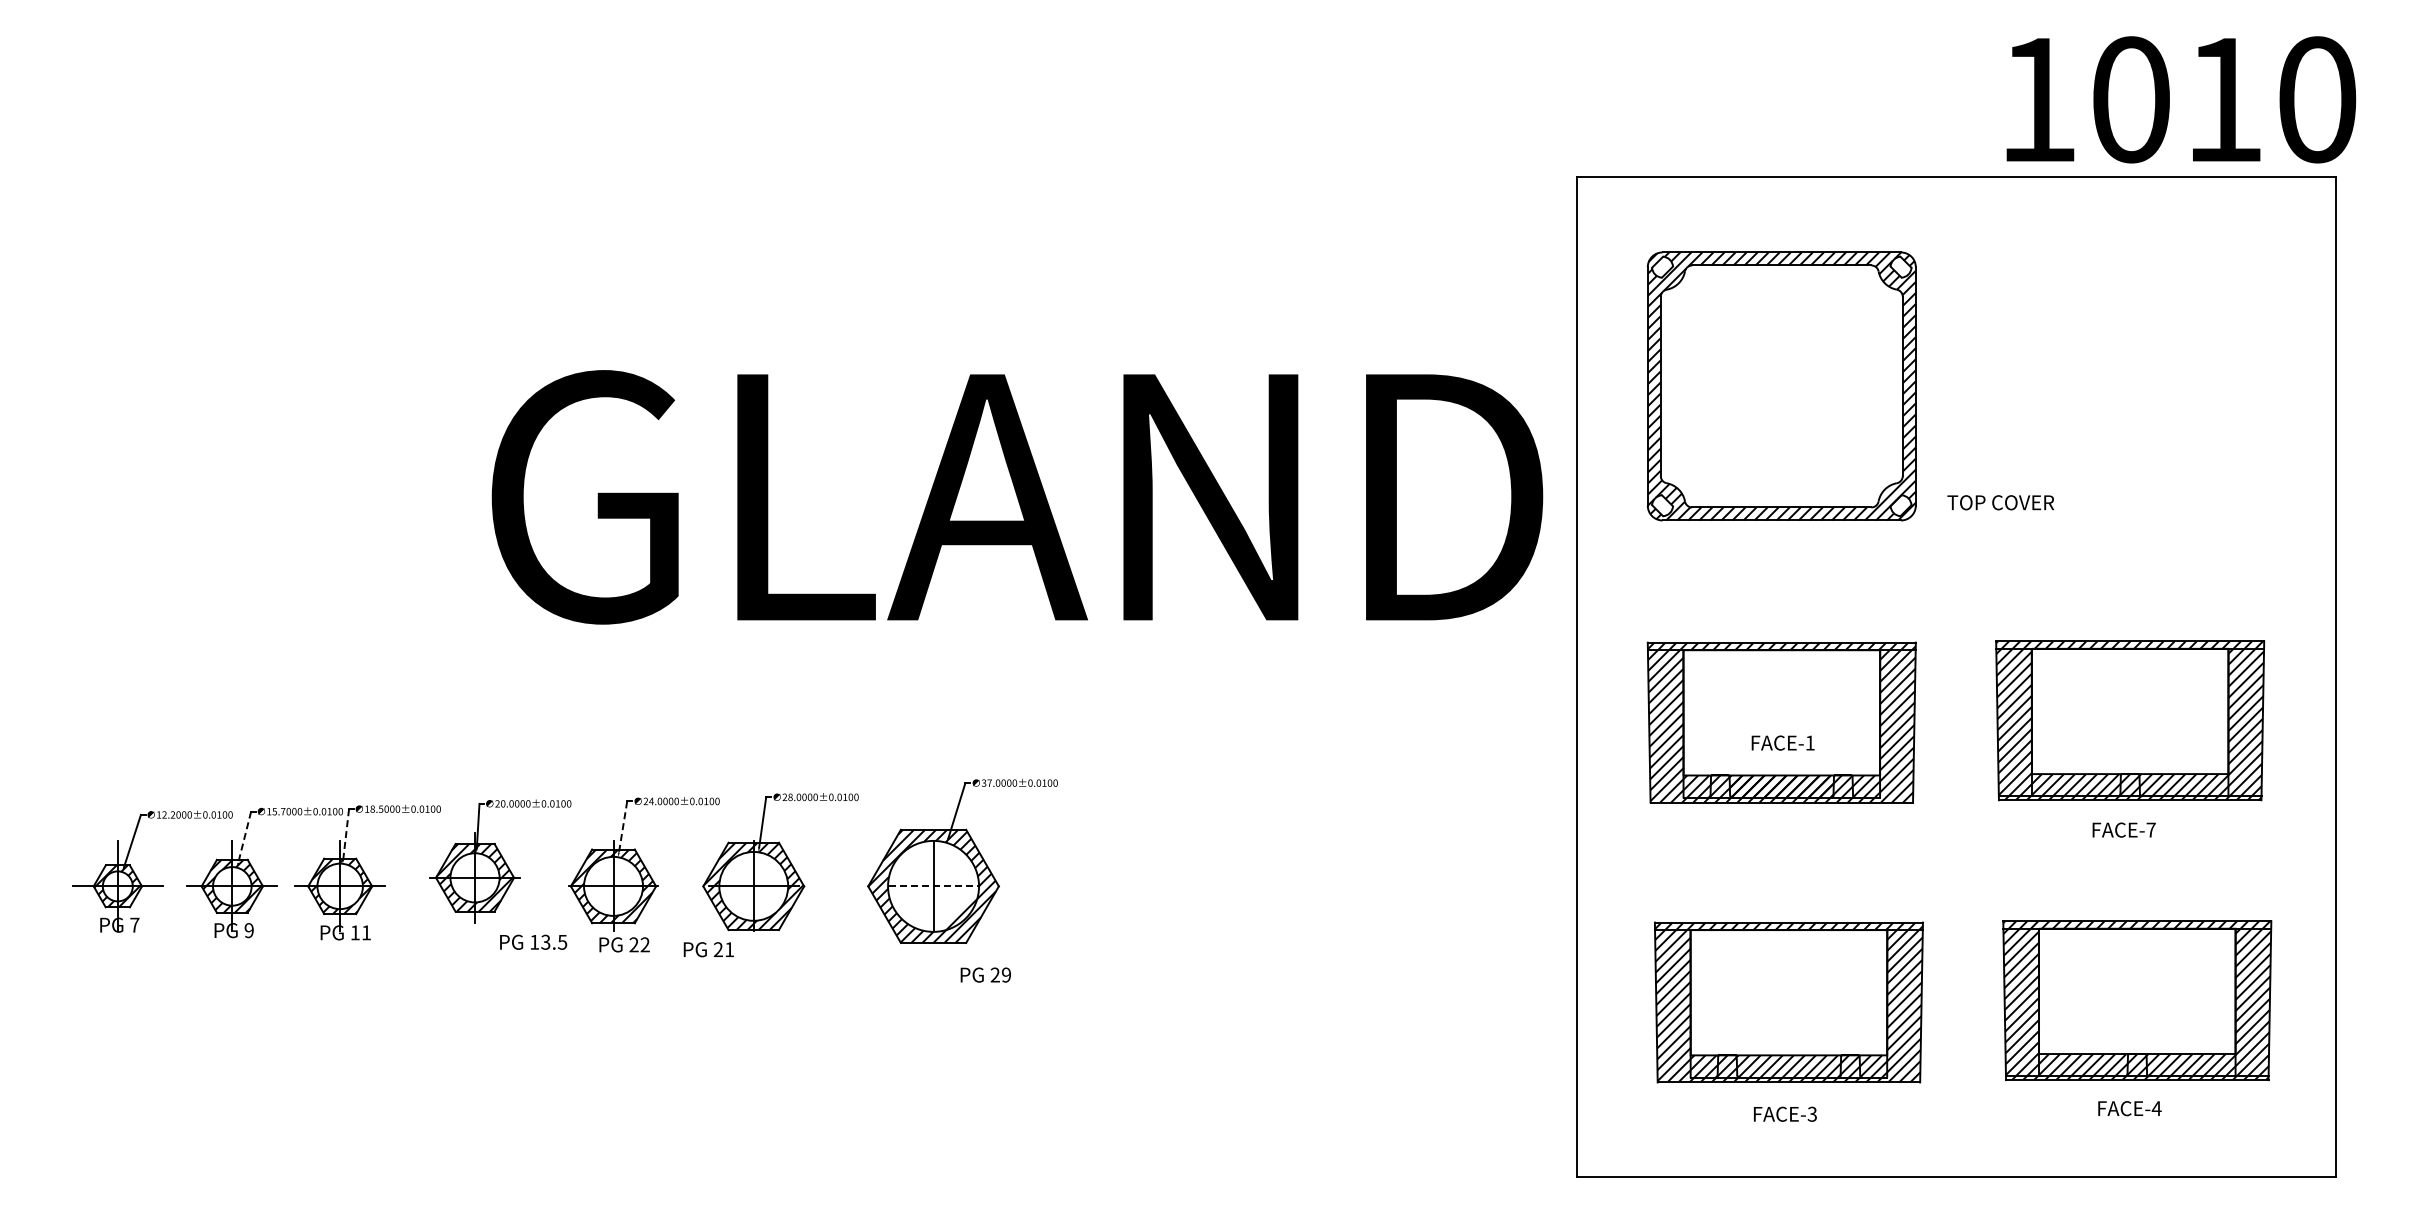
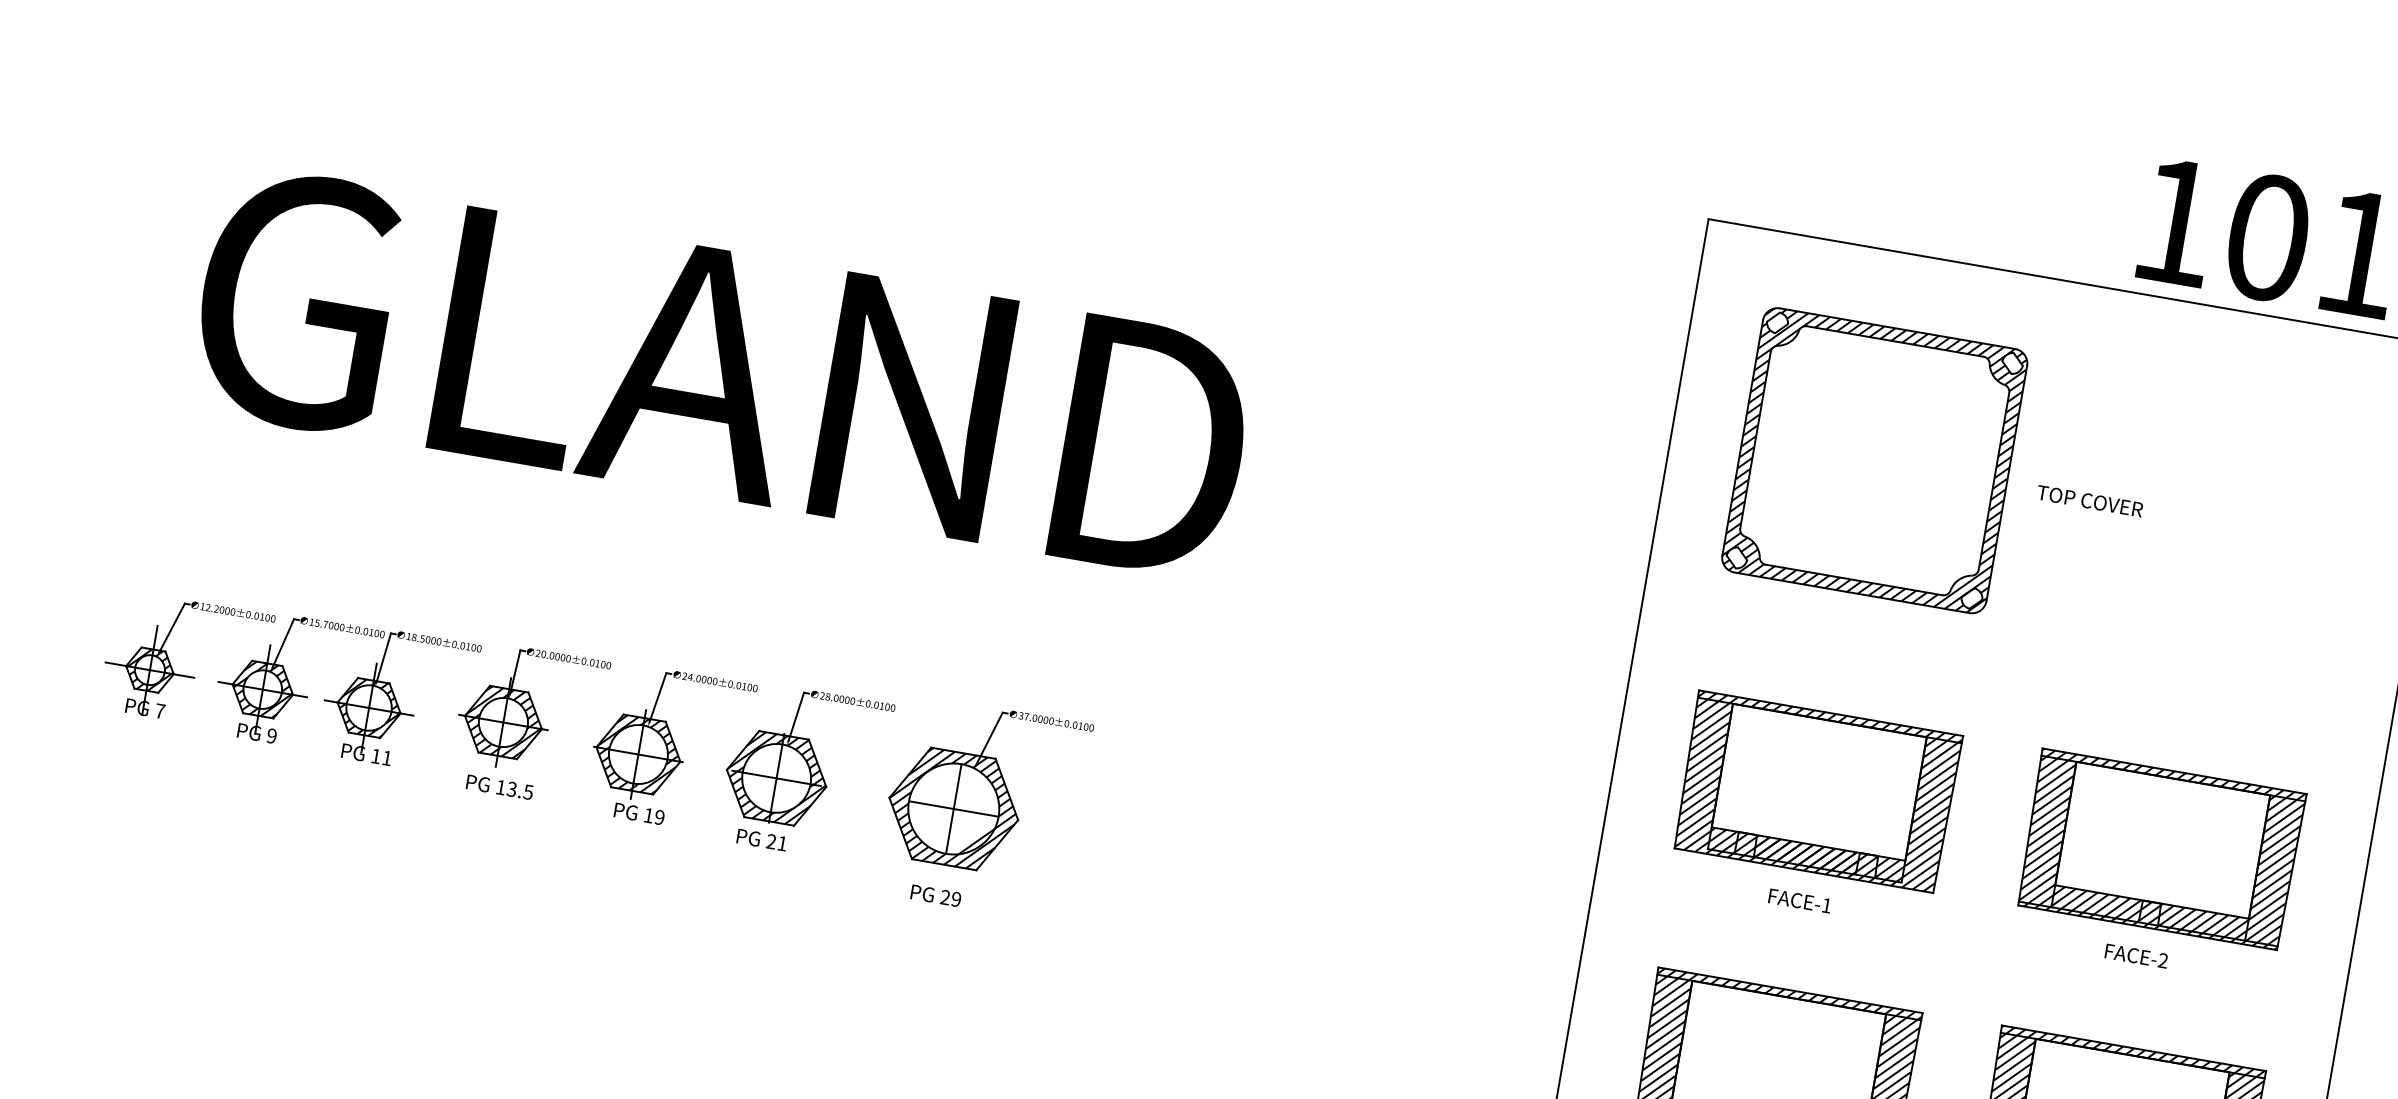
text: (1017, 497) -> (722, 374), moved
text: (2000, 502) -> (2089, 500), moved
text: (1782, 742) -> (1799, 900), moved
line: (623, 826) -> (658, 697), dashed -> solid
text: (2150, 829) -> (2162, 960), FACE-7 -> FACE-2
line: (346, 834) -> (384, 657), dashed -> solid
line: (244, 837) -> (283, 643), dashed -> solid
line: (933, 886) -> (953, 809), dashed -> solid
text: (533, 941) -> (499, 786), moved
text: (639, 944) -> (654, 816), 22 -> 19
text: (708, 949) -> (761, 839), moved
text: (985, 974) -> (935, 895), moved

